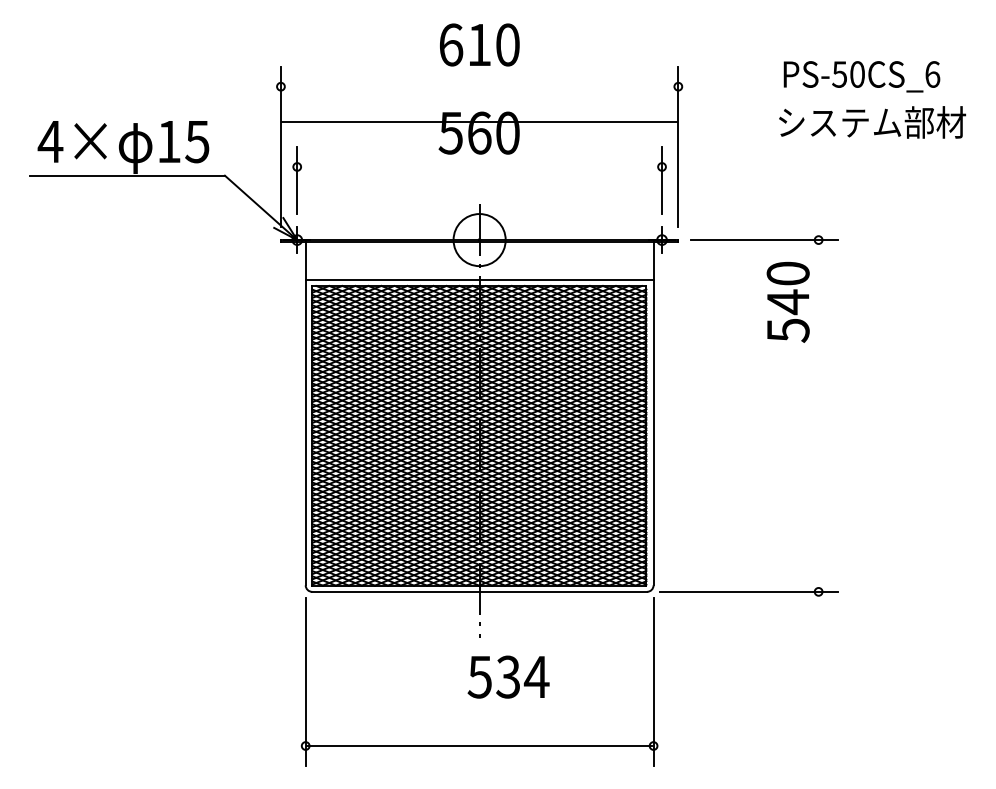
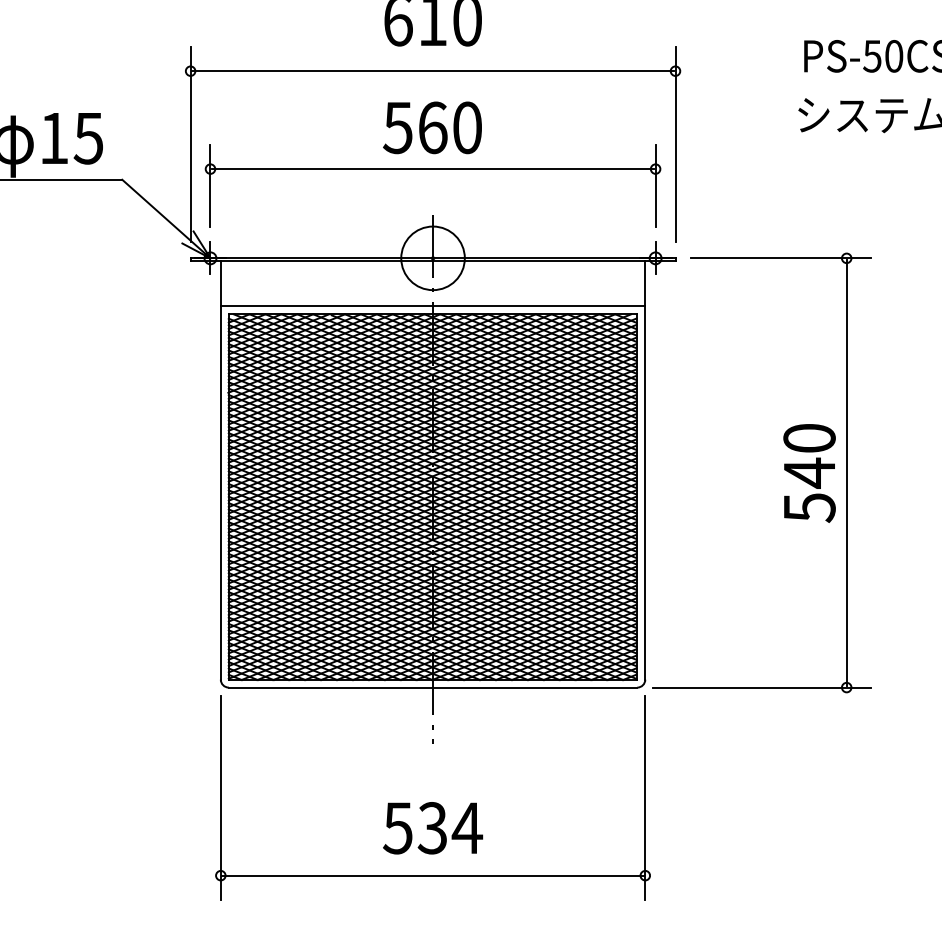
line: (479, 121) -> (432, 70), moved
line: (479, 166) -> (432, 168), added
text: (787, 302) -> (808, 473), moved
line: (818, 415) -> (846, 472), added
text: (508, 676) -> (432, 827), moved

